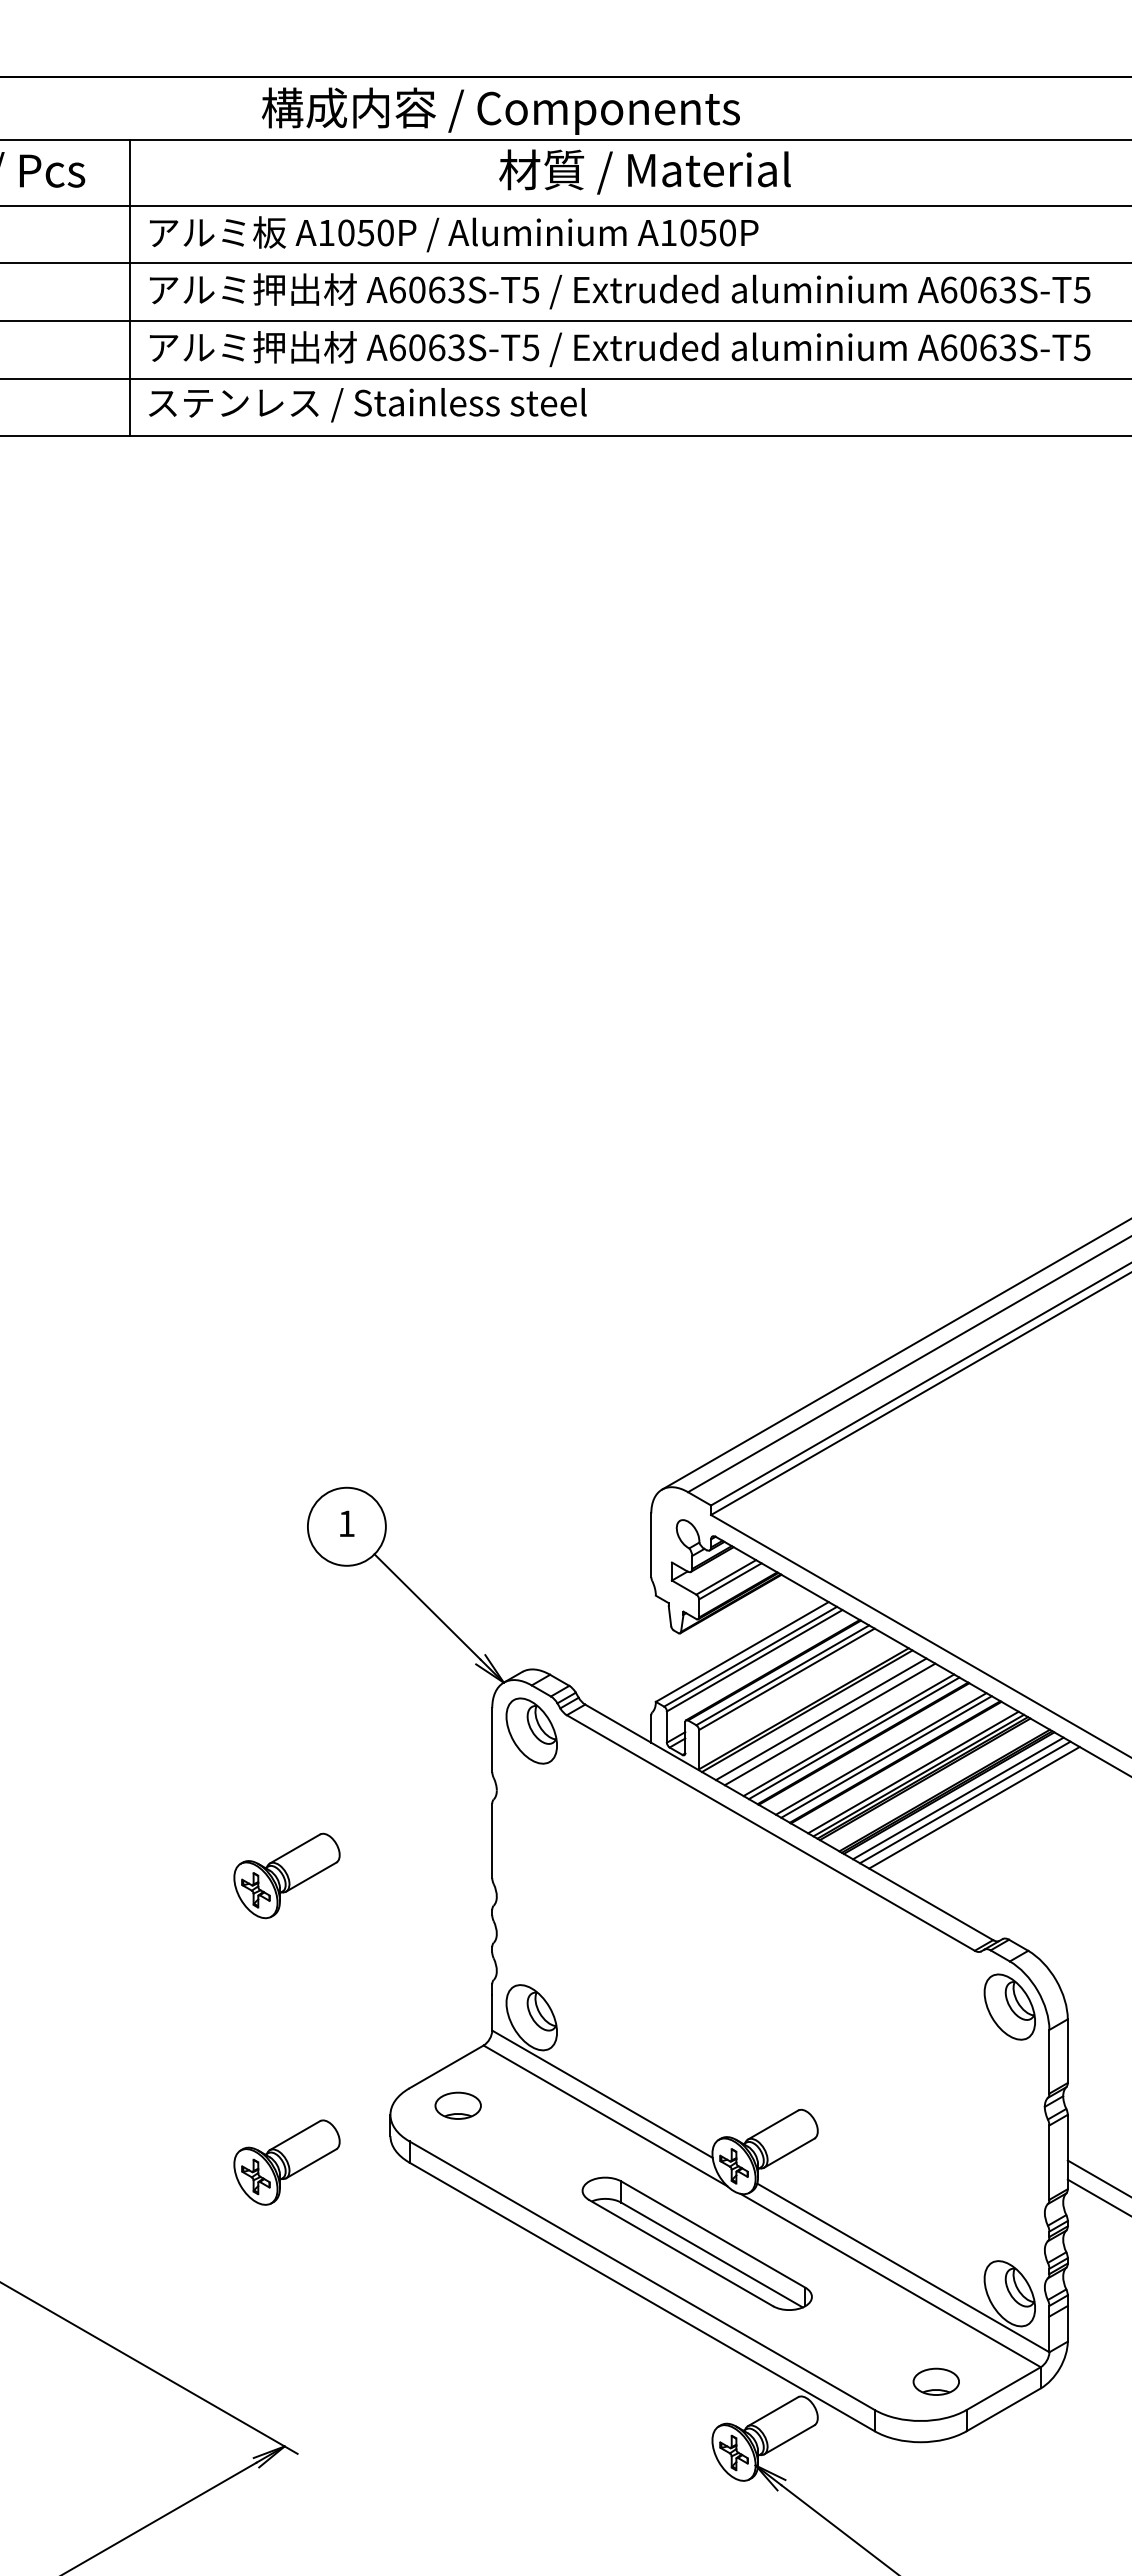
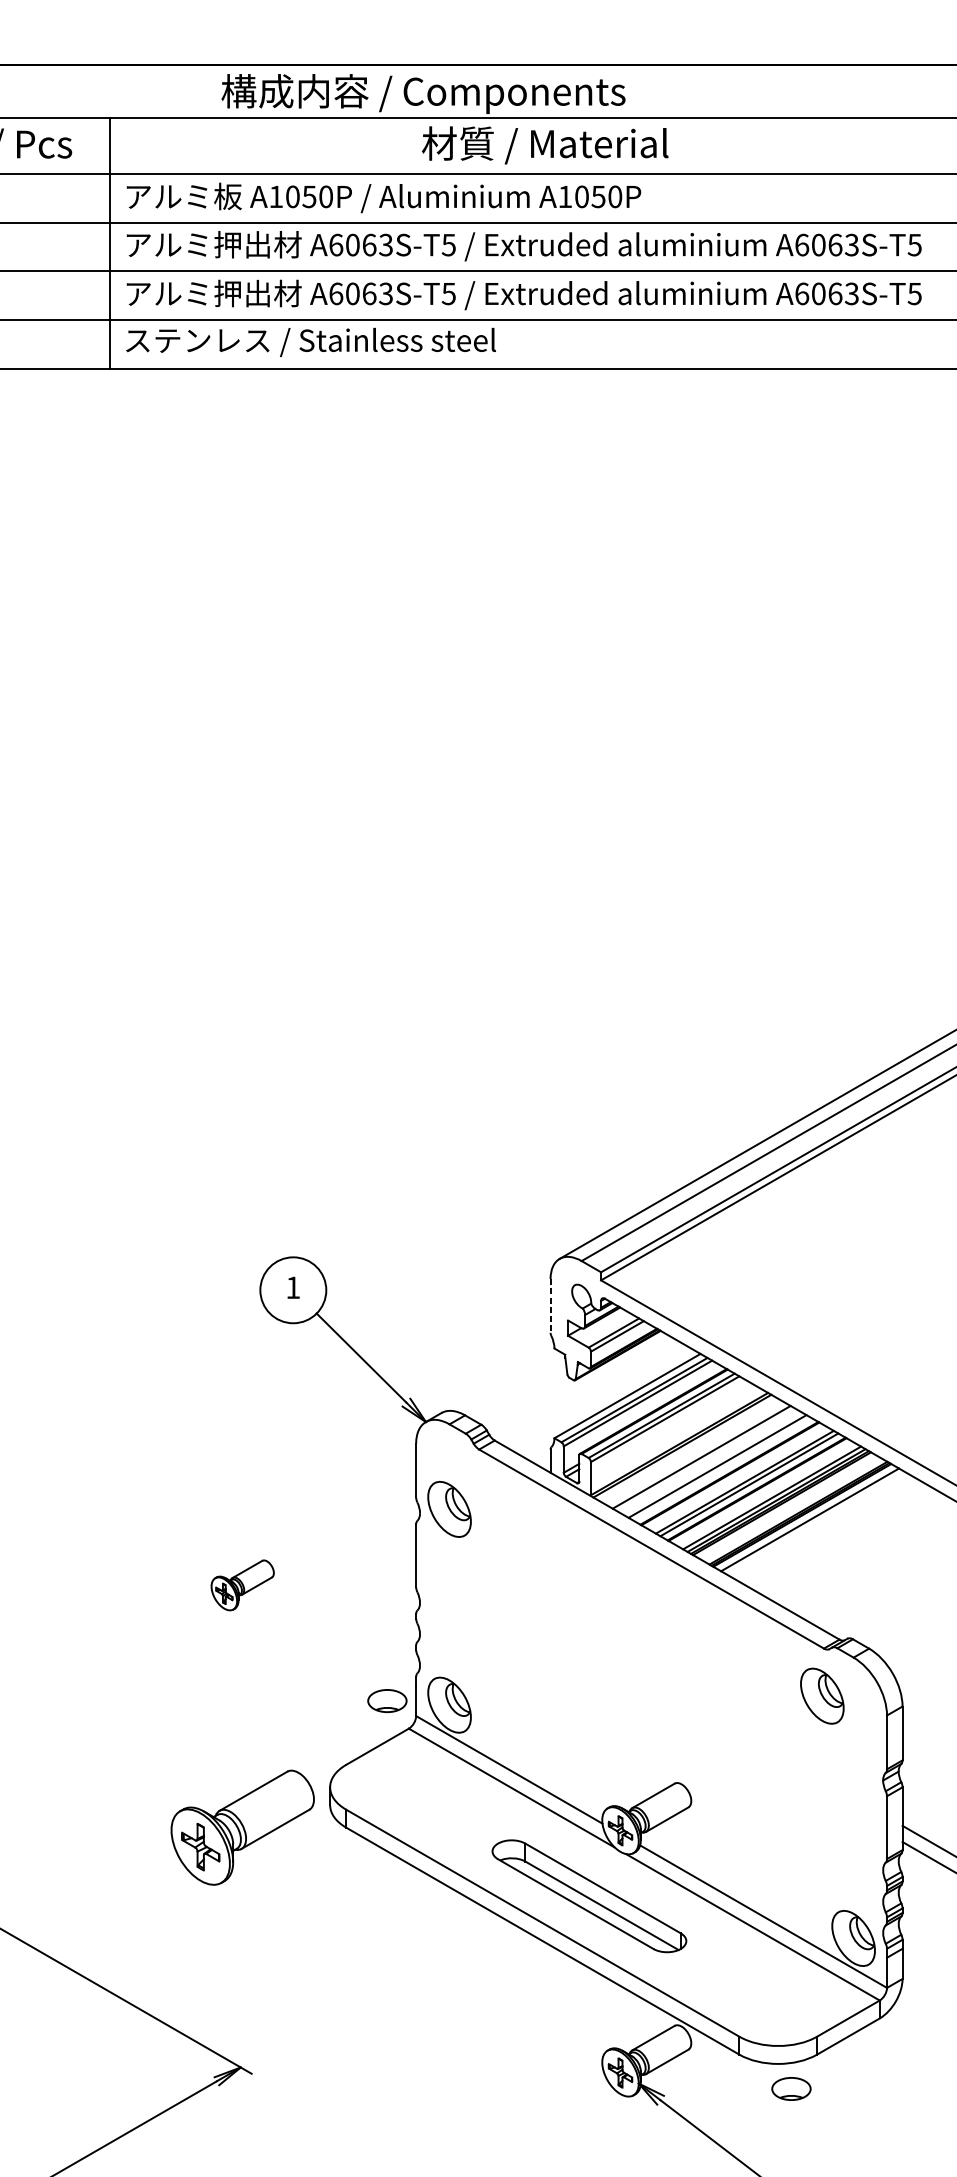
line: (651, 1545) -> (550, 1306), solid -> dashed
line: (820, 1719) -> (693, 1453), removed
part: (531, 1730) -> (449, 1508), moved
line: (853, 1738) -> (721, 1469), removed
line: (965, 1802) -> (816, 1523), removed
line: (974, 1807) -> (823, 1527), removed
part: (286, 1875) -> (242, 1584), size x0.7
part: (1009, 2006) -> (822, 1695), moved
part: (457, 2105) -> (386, 1700), moved
part: (286, 2162) -> (242, 1827), size x1.6
part: (935, 2381) -> (790, 2088), moved

